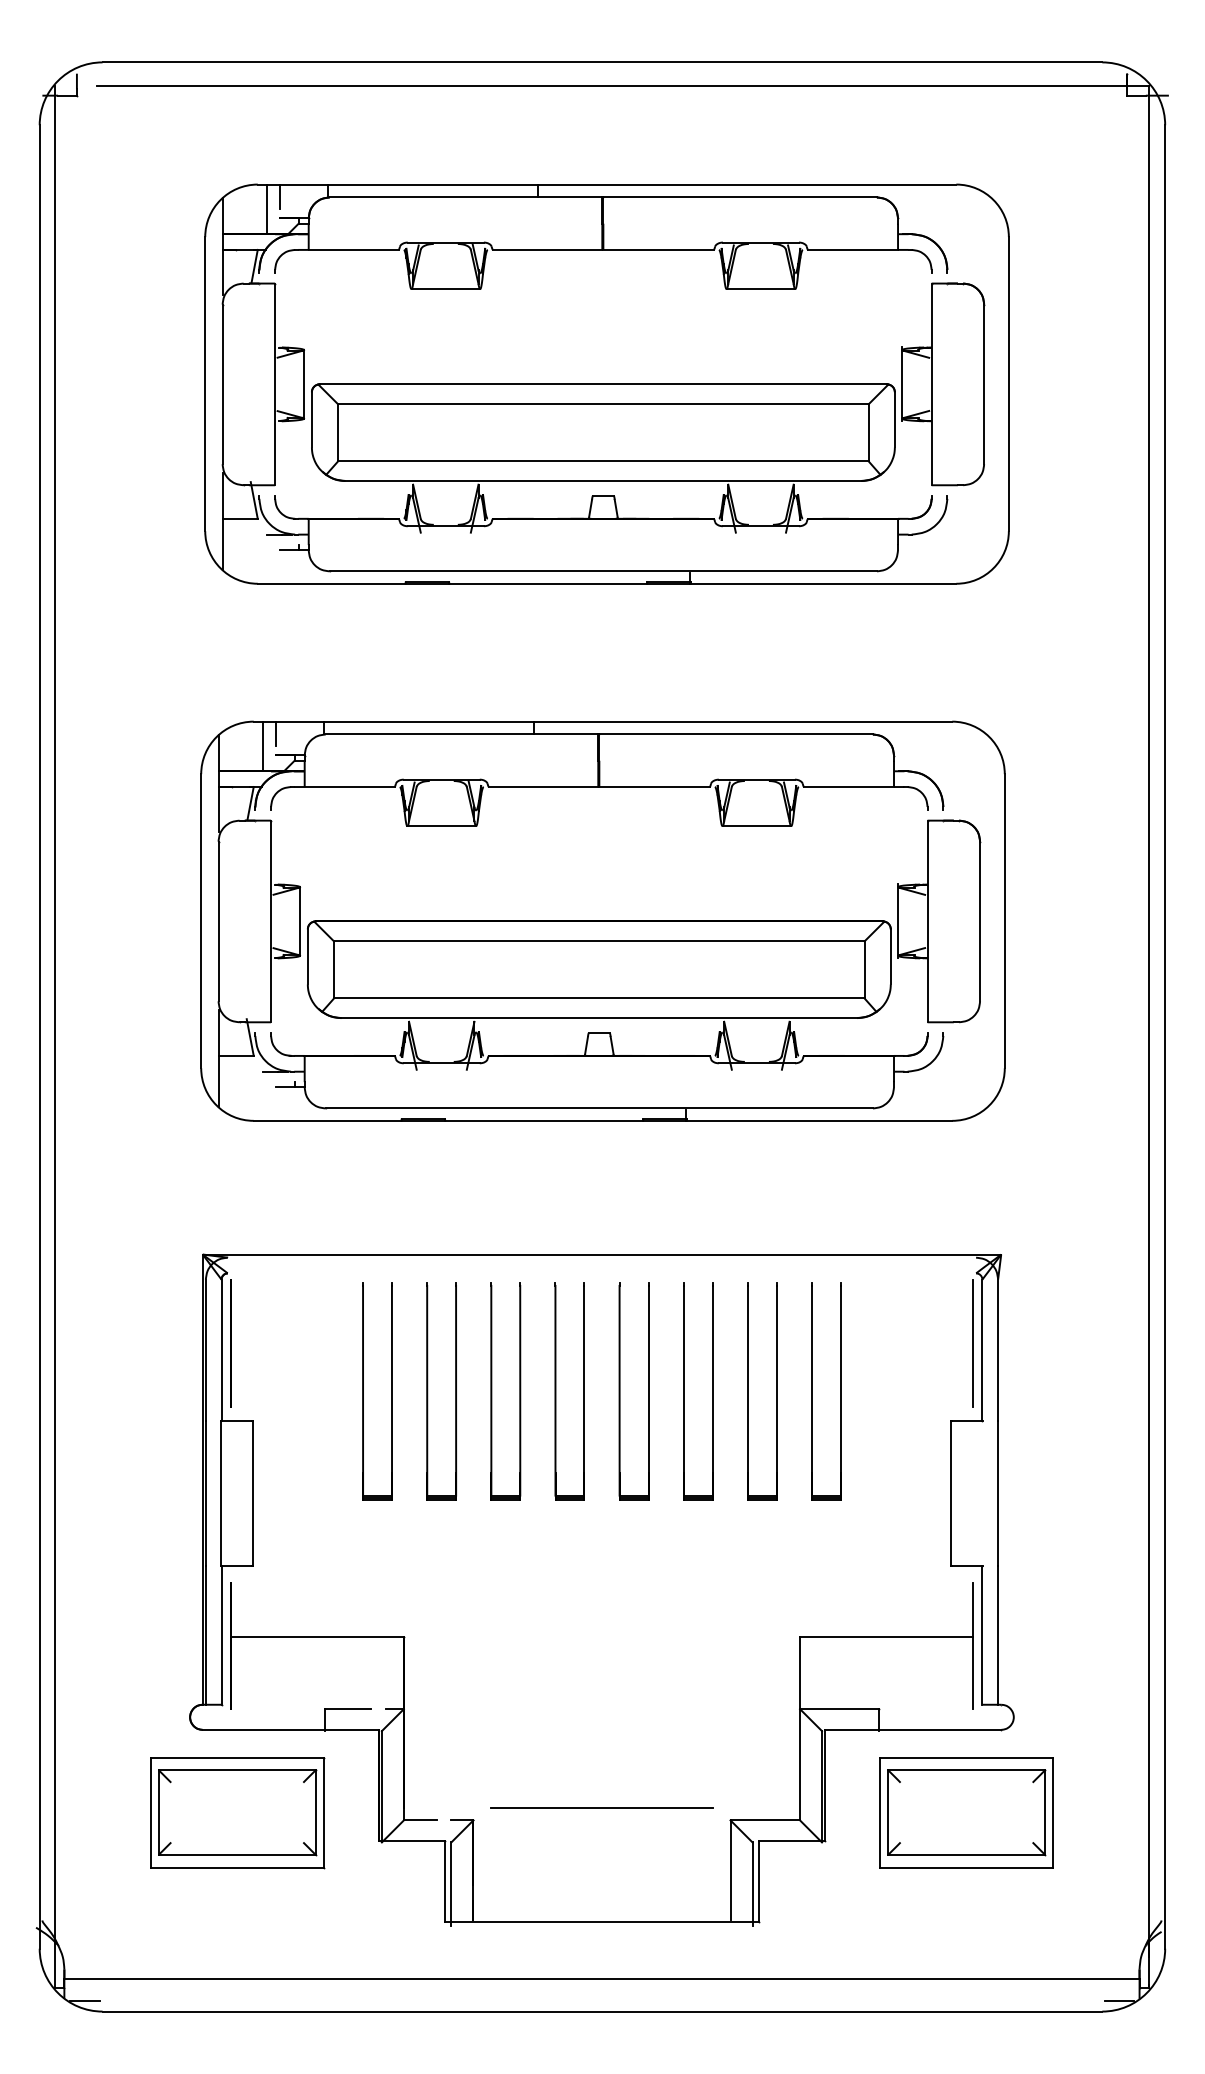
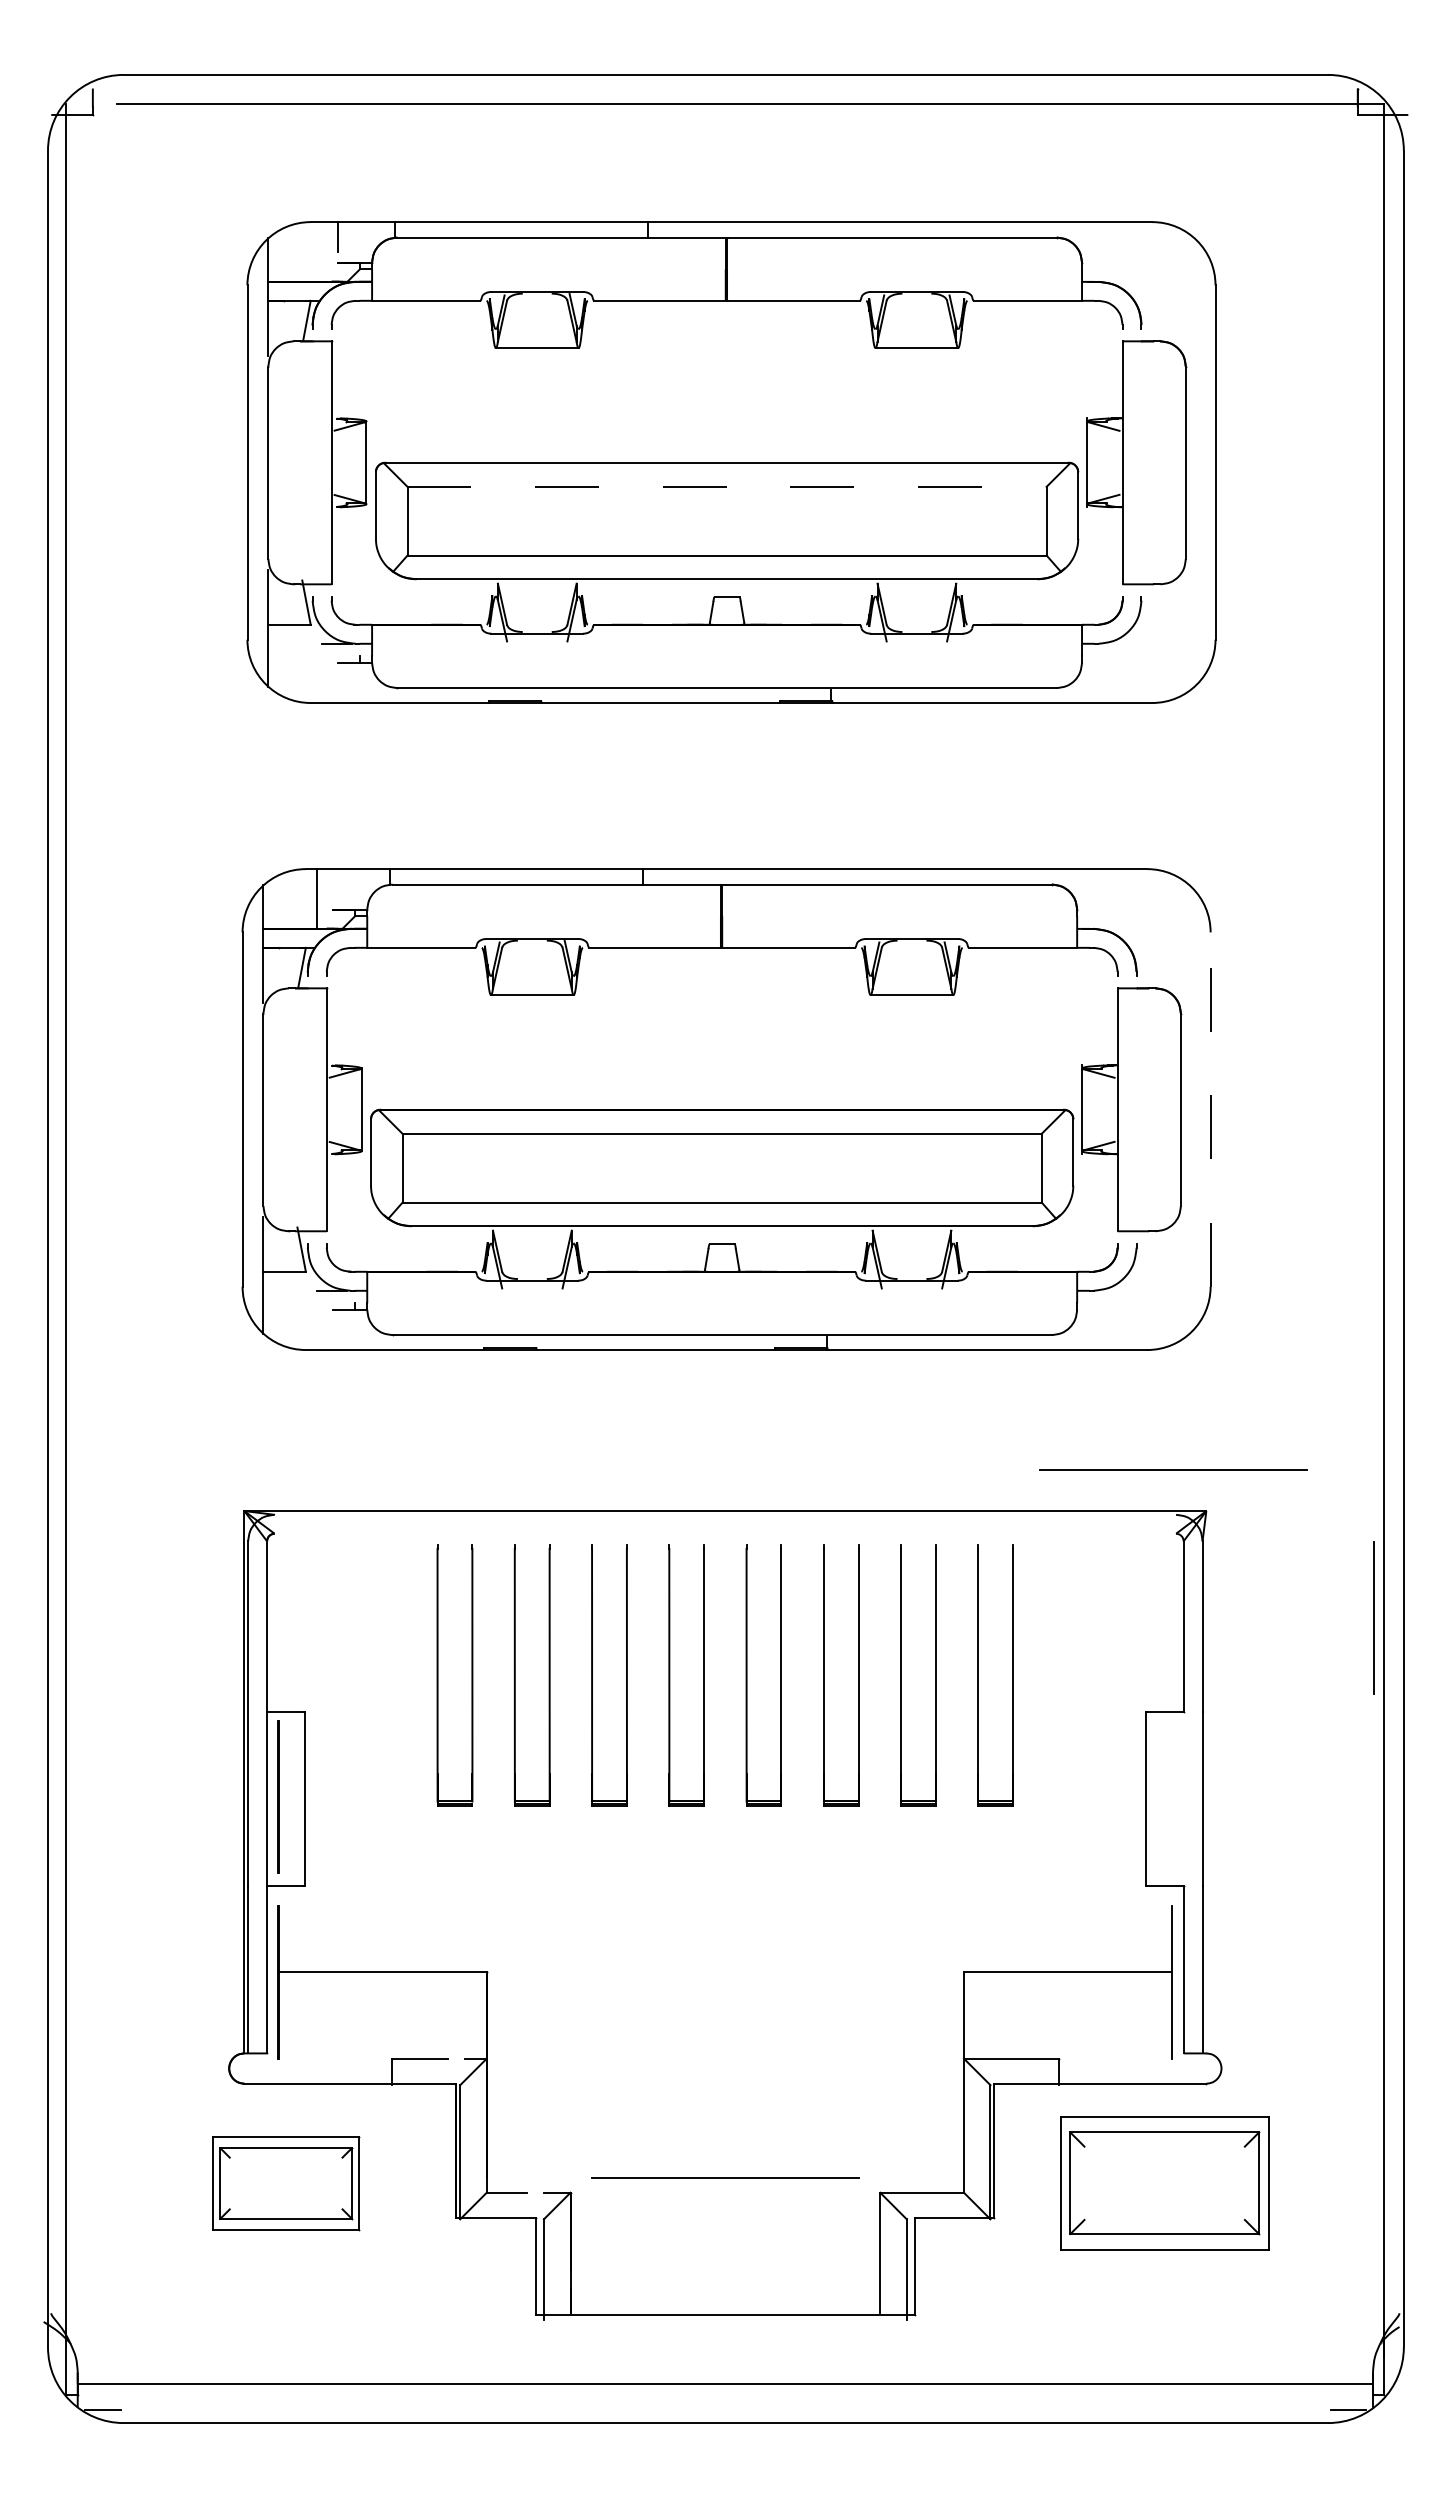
line: (267, 208) -> (322, 251), removed
line: (603, 404) -> (727, 486), solid -> dashed
line: (276, 733) -> (333, 883), removed
line: (1004, 921) -> (1210, 1109), solid -> dashed
line: (973, 1220) -> (1173, 1469), added
line: (231, 1342) -> (278, 1796), moved
line: (972, 1342) -> (1373, 1617), moved
part: (237, 1812) -> (286, 2183), size x0.7

